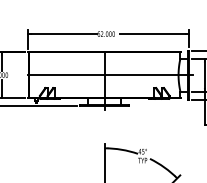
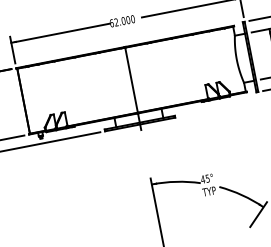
line: (110, 75) -> (139, 79), removed

